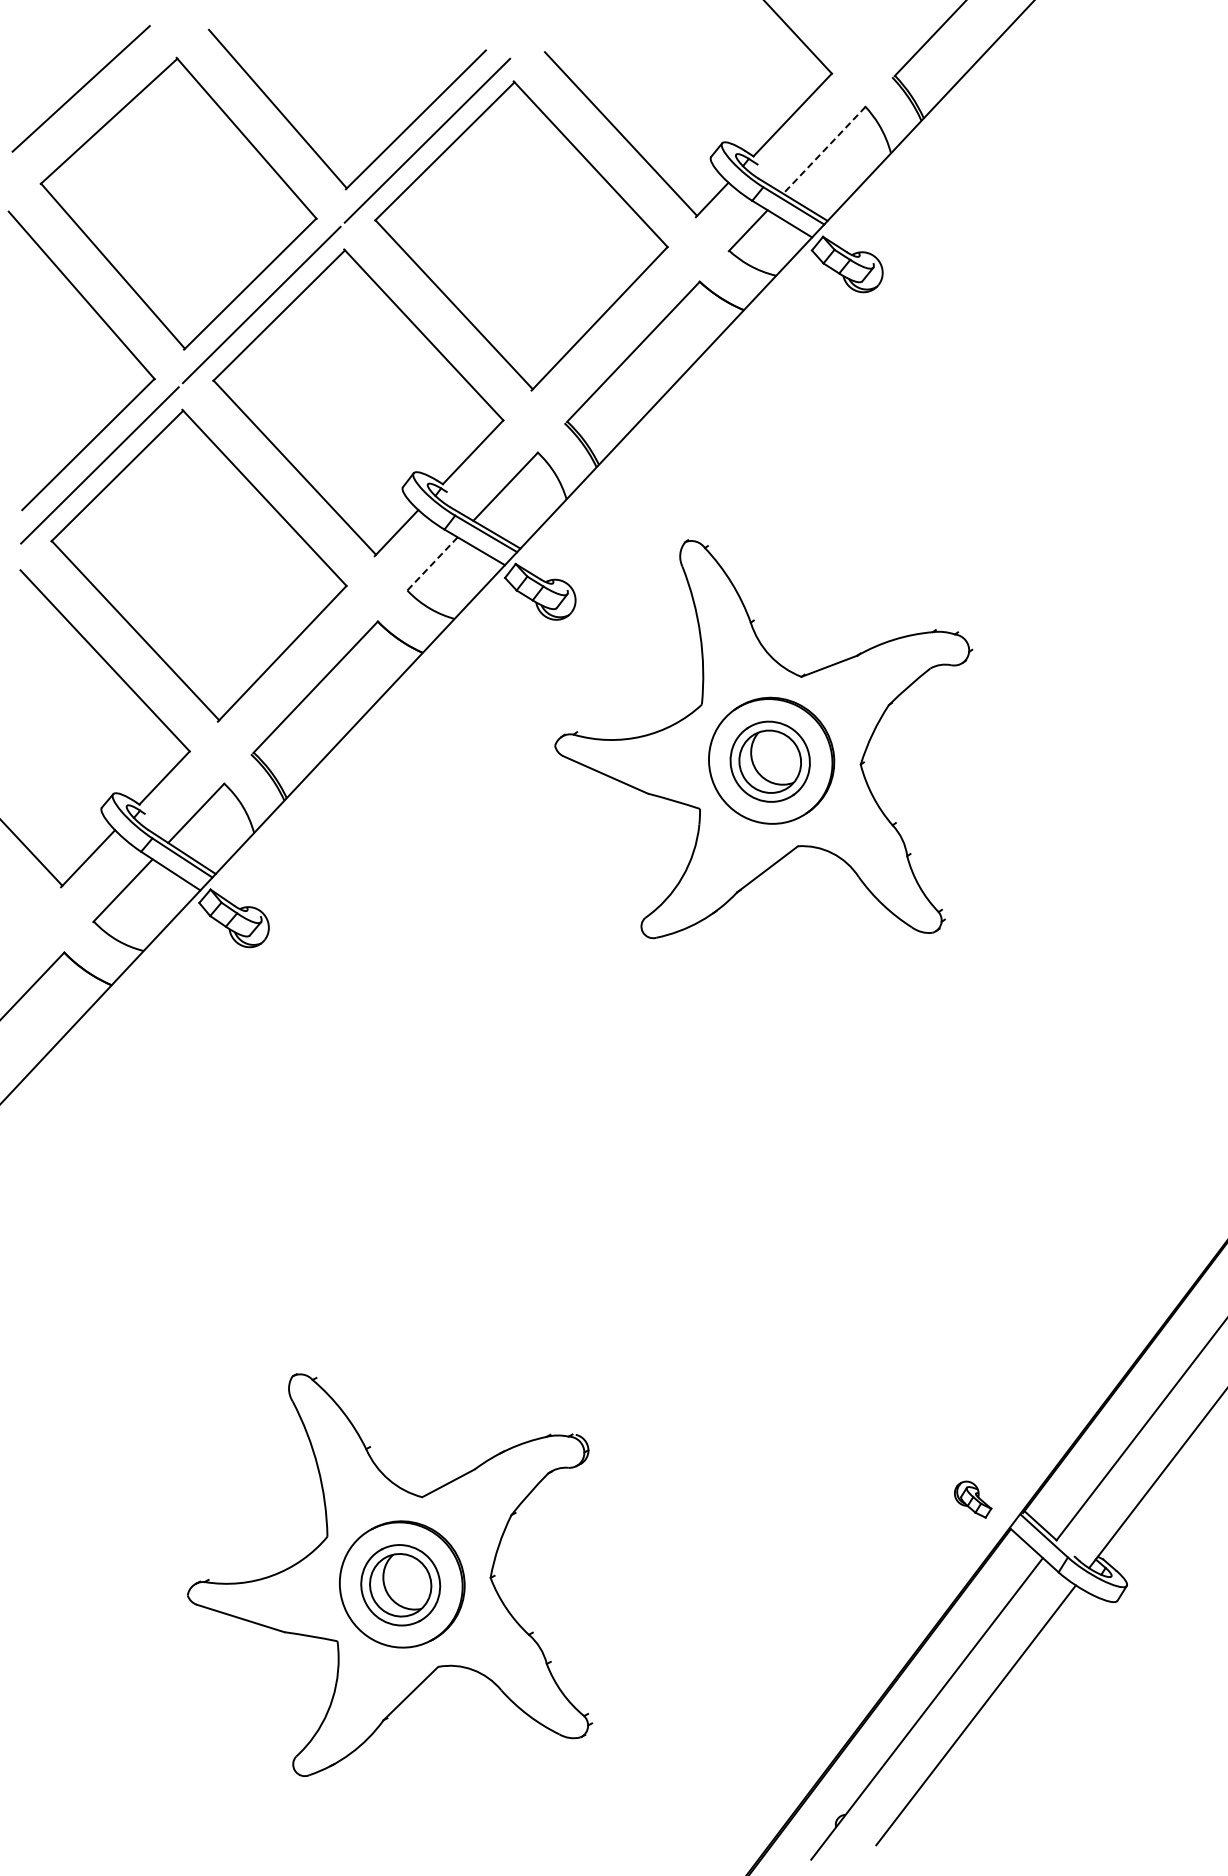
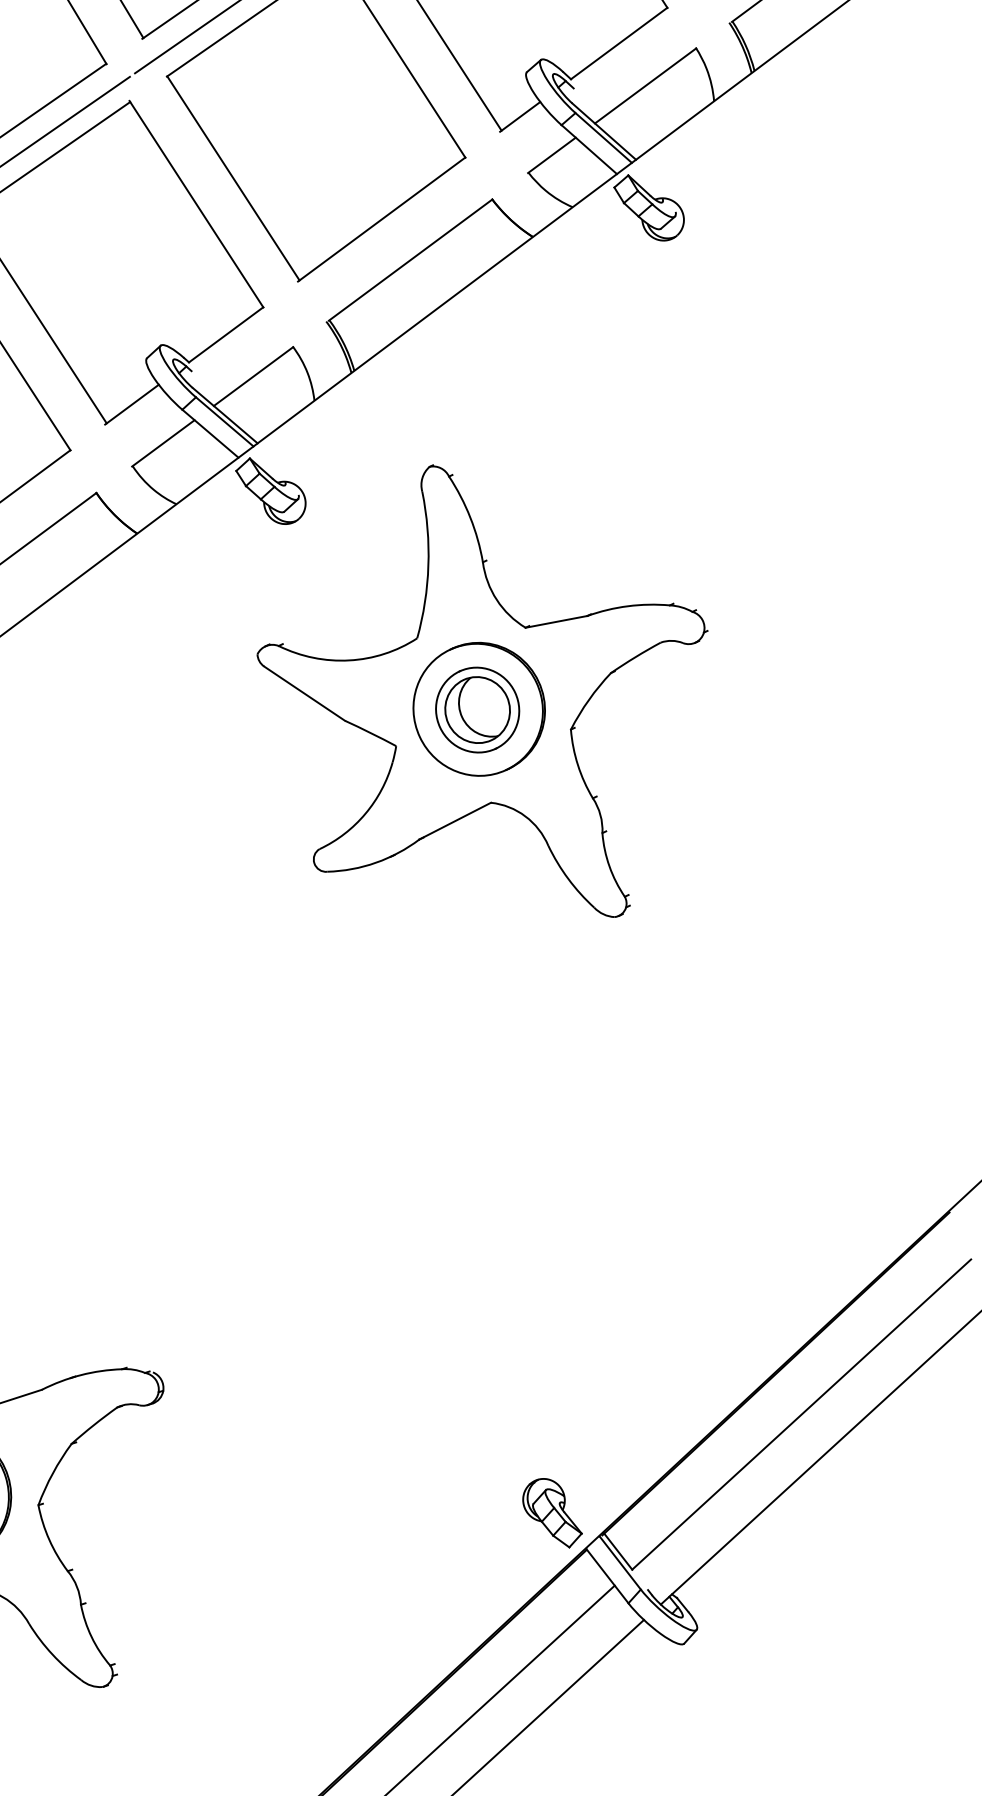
line: (824, 150) -> (645, 86), dashed -> solid
line: (432, 564) -> (163, 443), dashed -> solid
part: (972, 1499) -> (552, 1512), size x1.67

